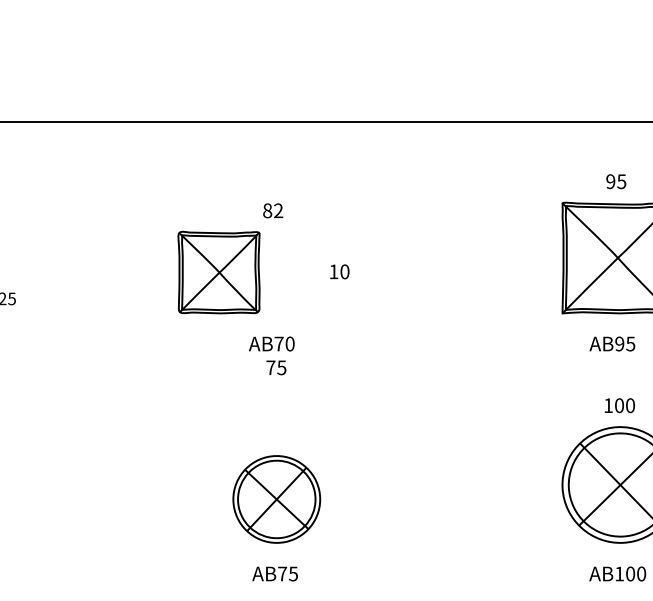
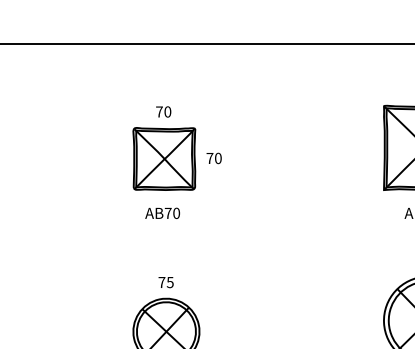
text: (273, 210) -> (163, 111), 82 -> 70
text: (333, 271) -> (209, 158), 10 -> 70
part: (218, 272) -> (163, 158), moved
text: (276, 367) -> (166, 282), moved

